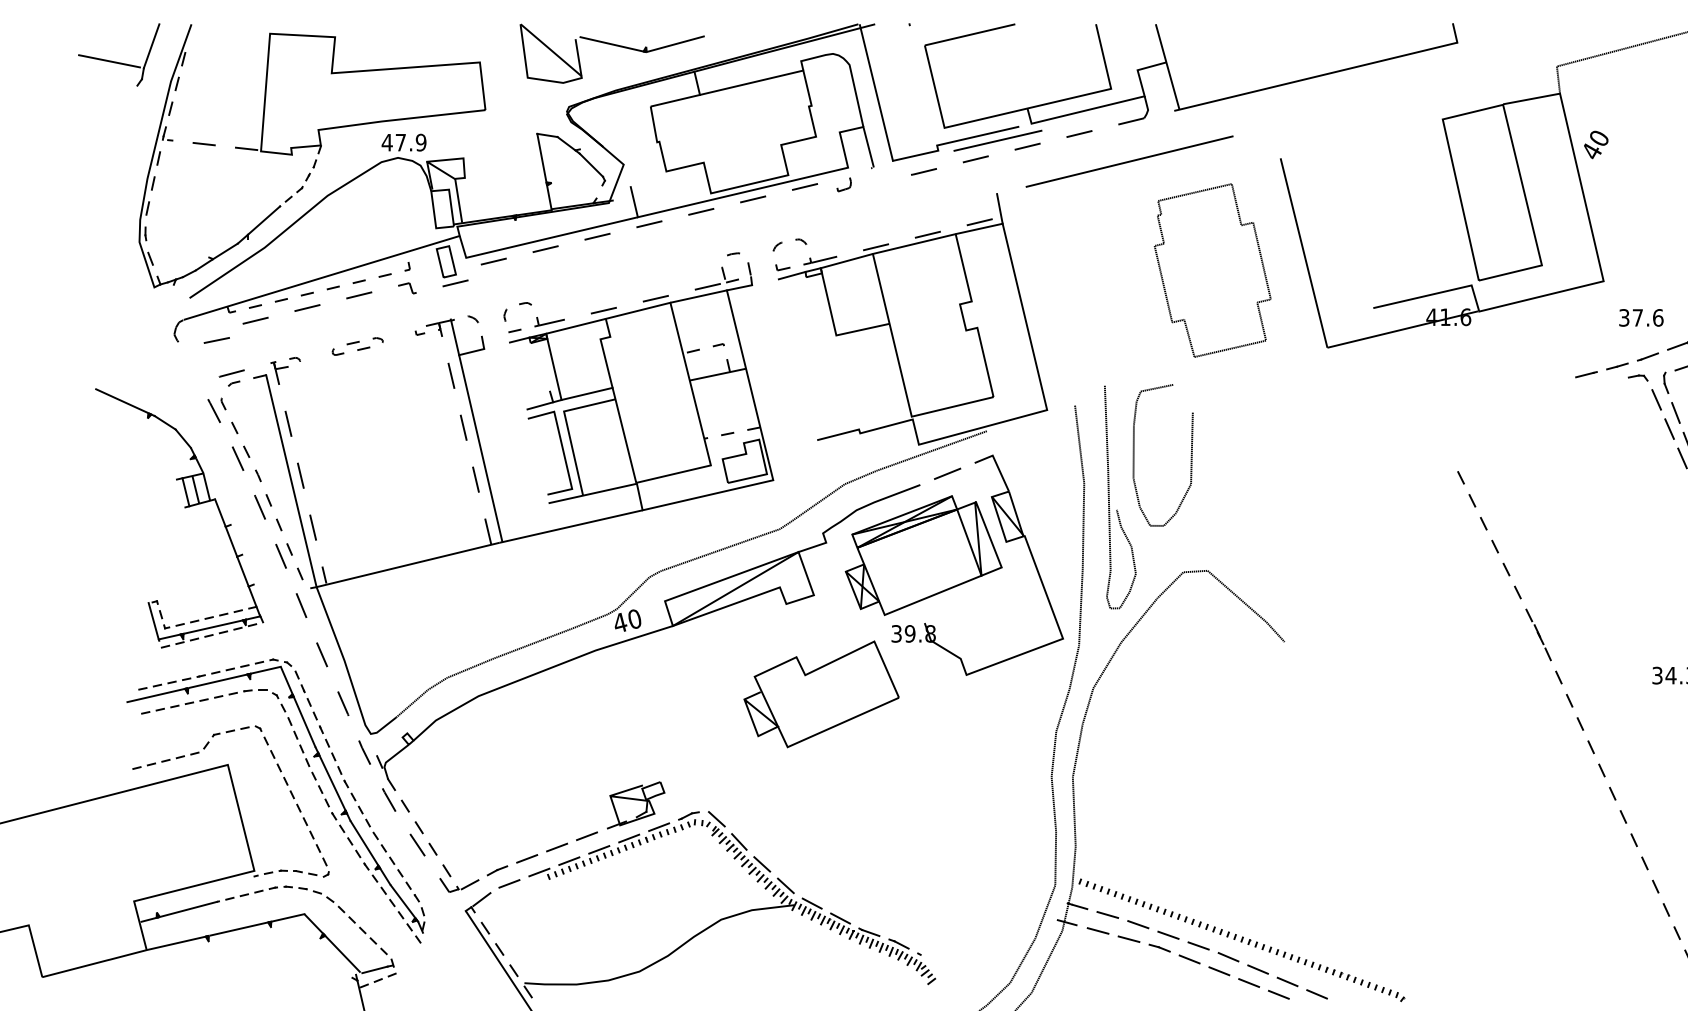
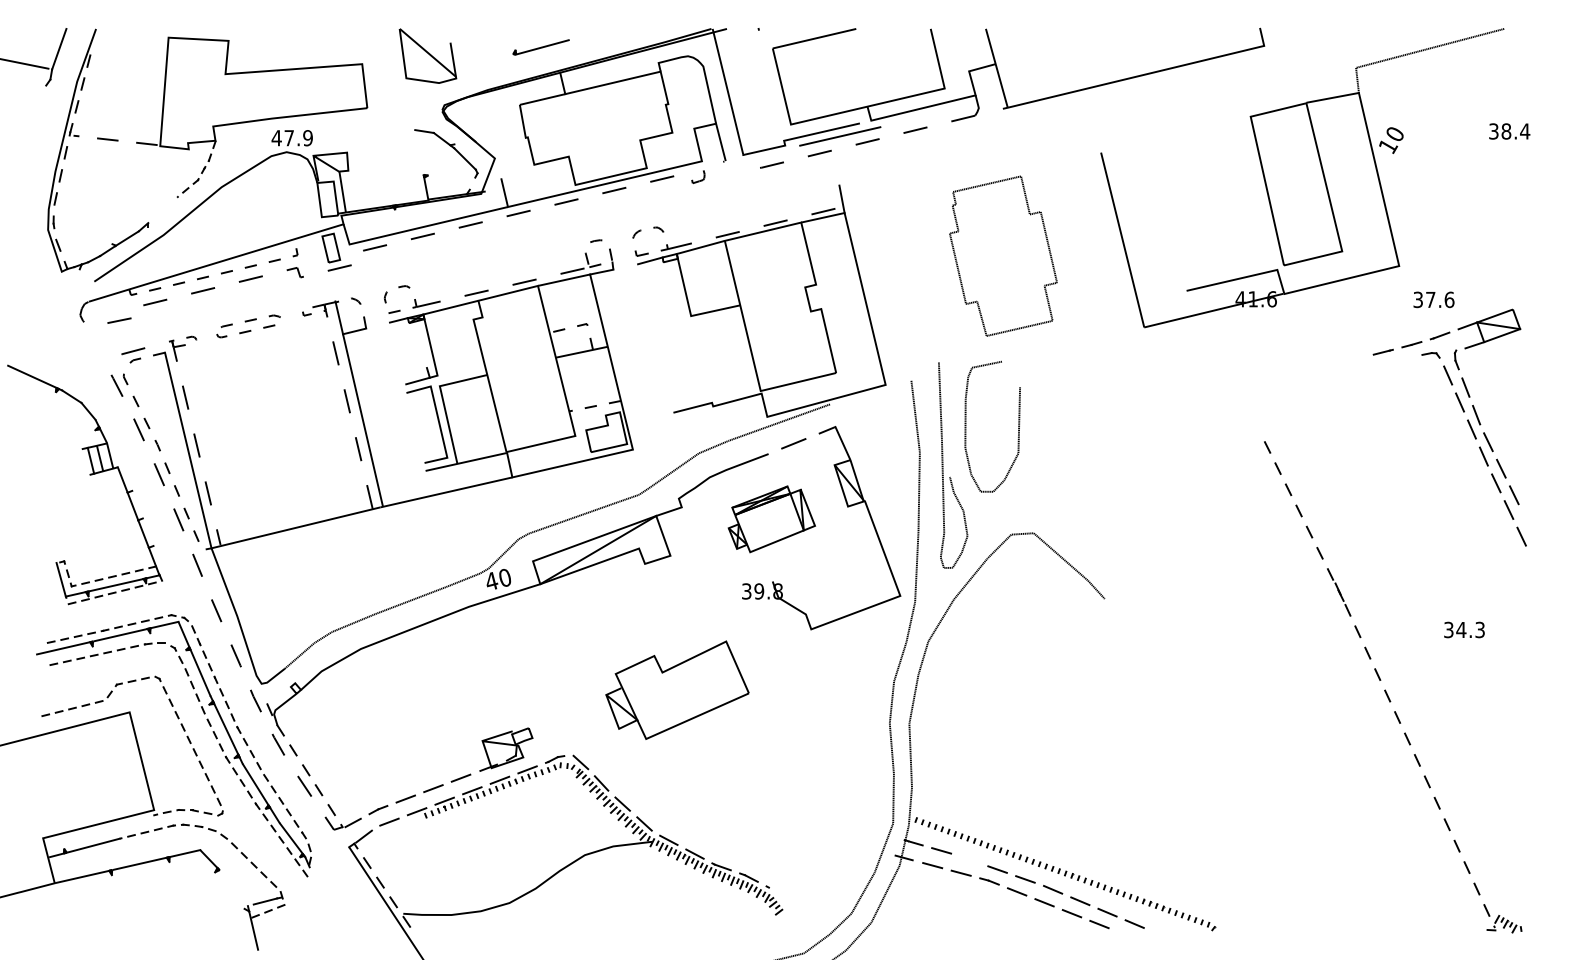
line: (611, 43) -> (483, 46), removed
text: (1592, 151) -> (1388, 146), 40 -> 10
line: (541, 158) -> (419, 152), removed
line: (1129, 161) -> (961, 155), removed
line: (263, 221) -> (162, 210), removed
part: (1212, 269) -> (1003, 255), moved
part: (357, 345) -> (249, 325), size x1.4
line: (586, 393) -> (460, 369), removed
part: (923, 555) -> (771, 519), size x0.6
part: (821, 693) -> (677, 689), moved
line: (1138, 924) -> (969, 859), removed
line: (342, 953) -> (235, 886), removed

